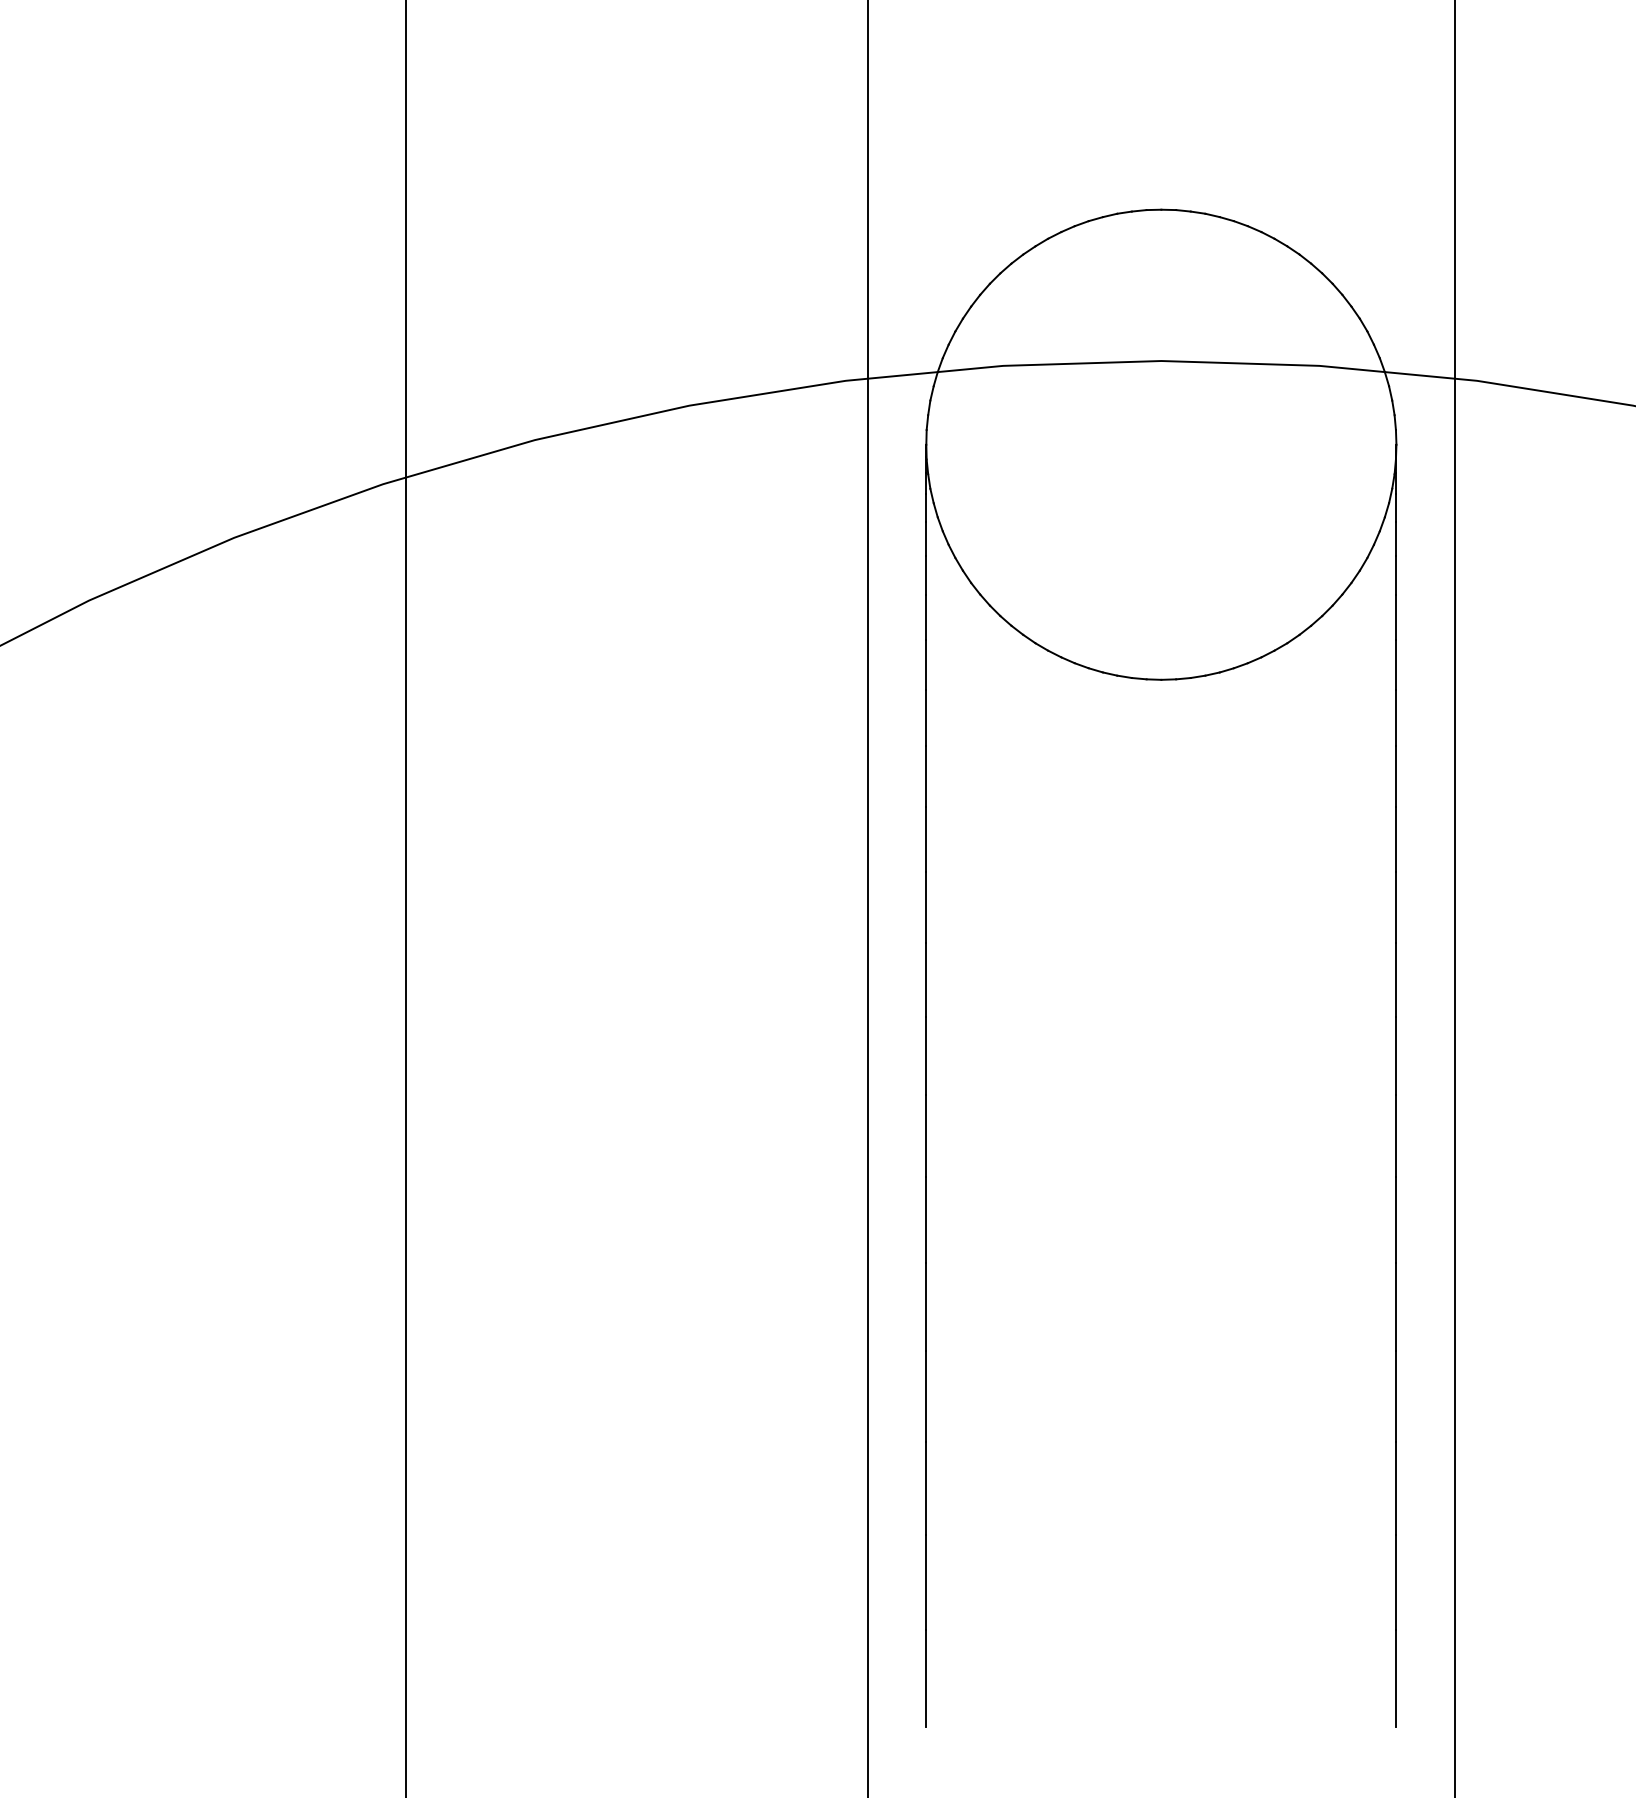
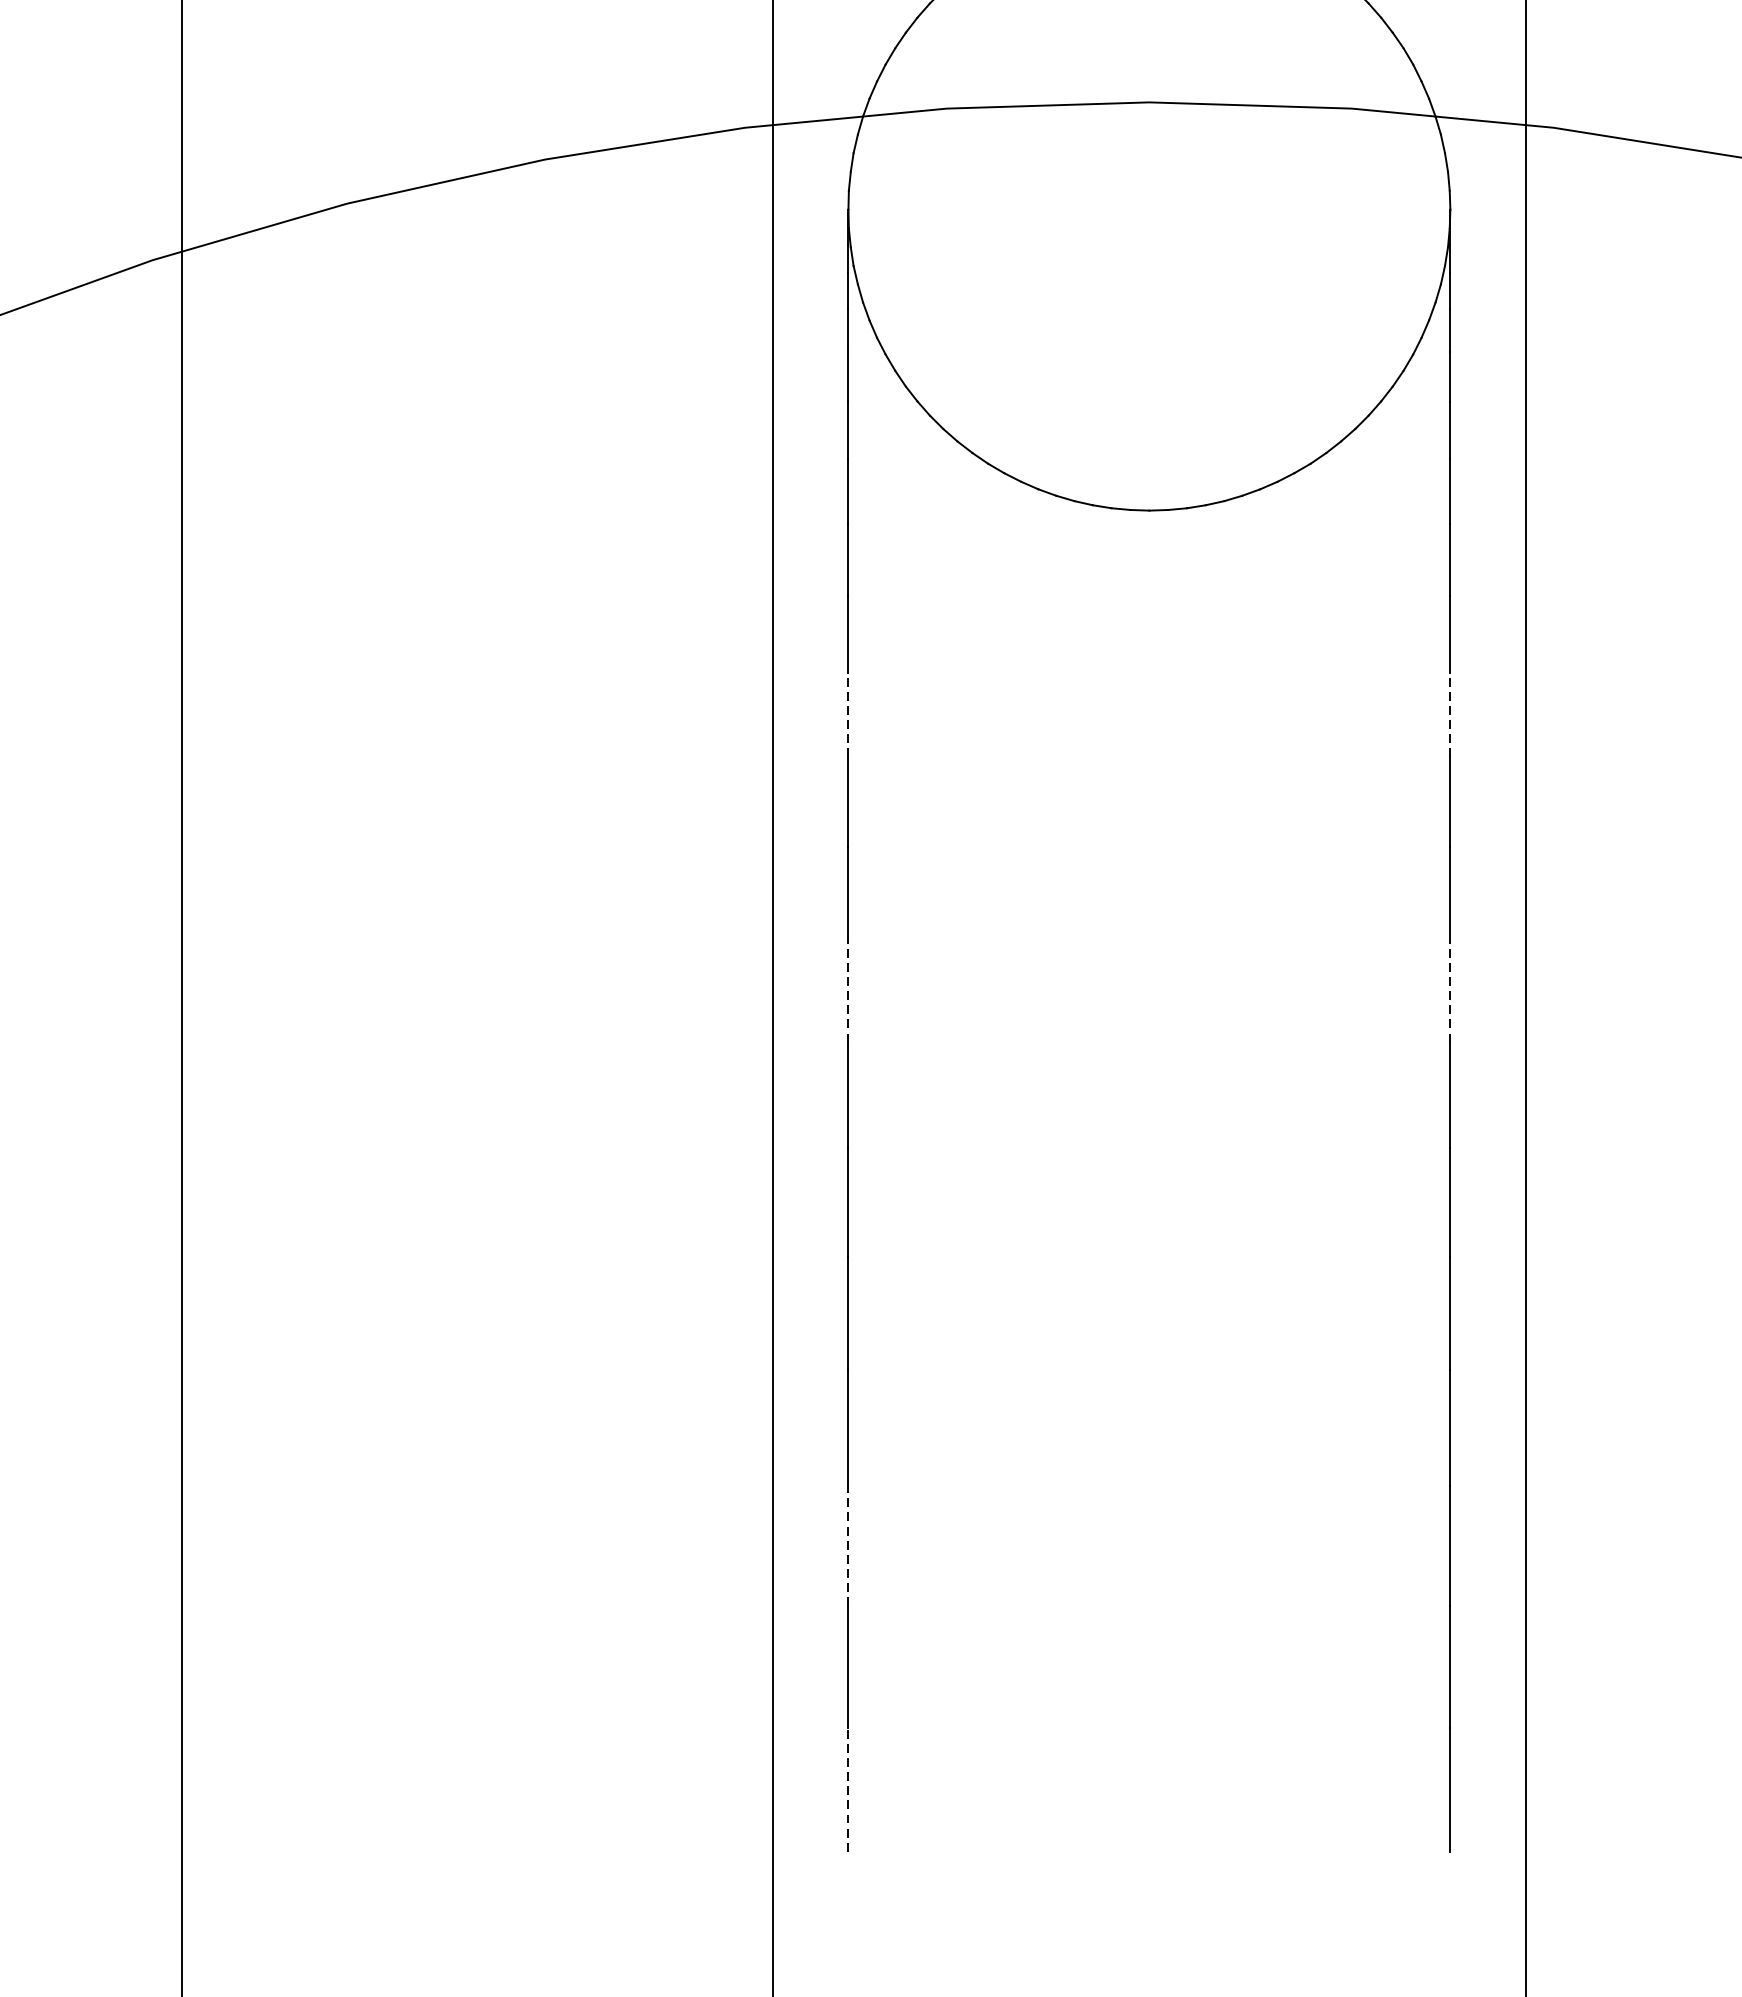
line: (926, 839) -> (848, 715), solid -> dashed
line: (1396, 839) -> (1450, 715), solid -> dashed
line: (926, 1055) -> (848, 991), solid -> dashed
line: (1396, 1055) -> (1450, 991), solid -> dashed
line: (926, 1488) -> (848, 1546), solid -> dashed
line: (926, 1678) -> (848, 1789), solid -> dashed

